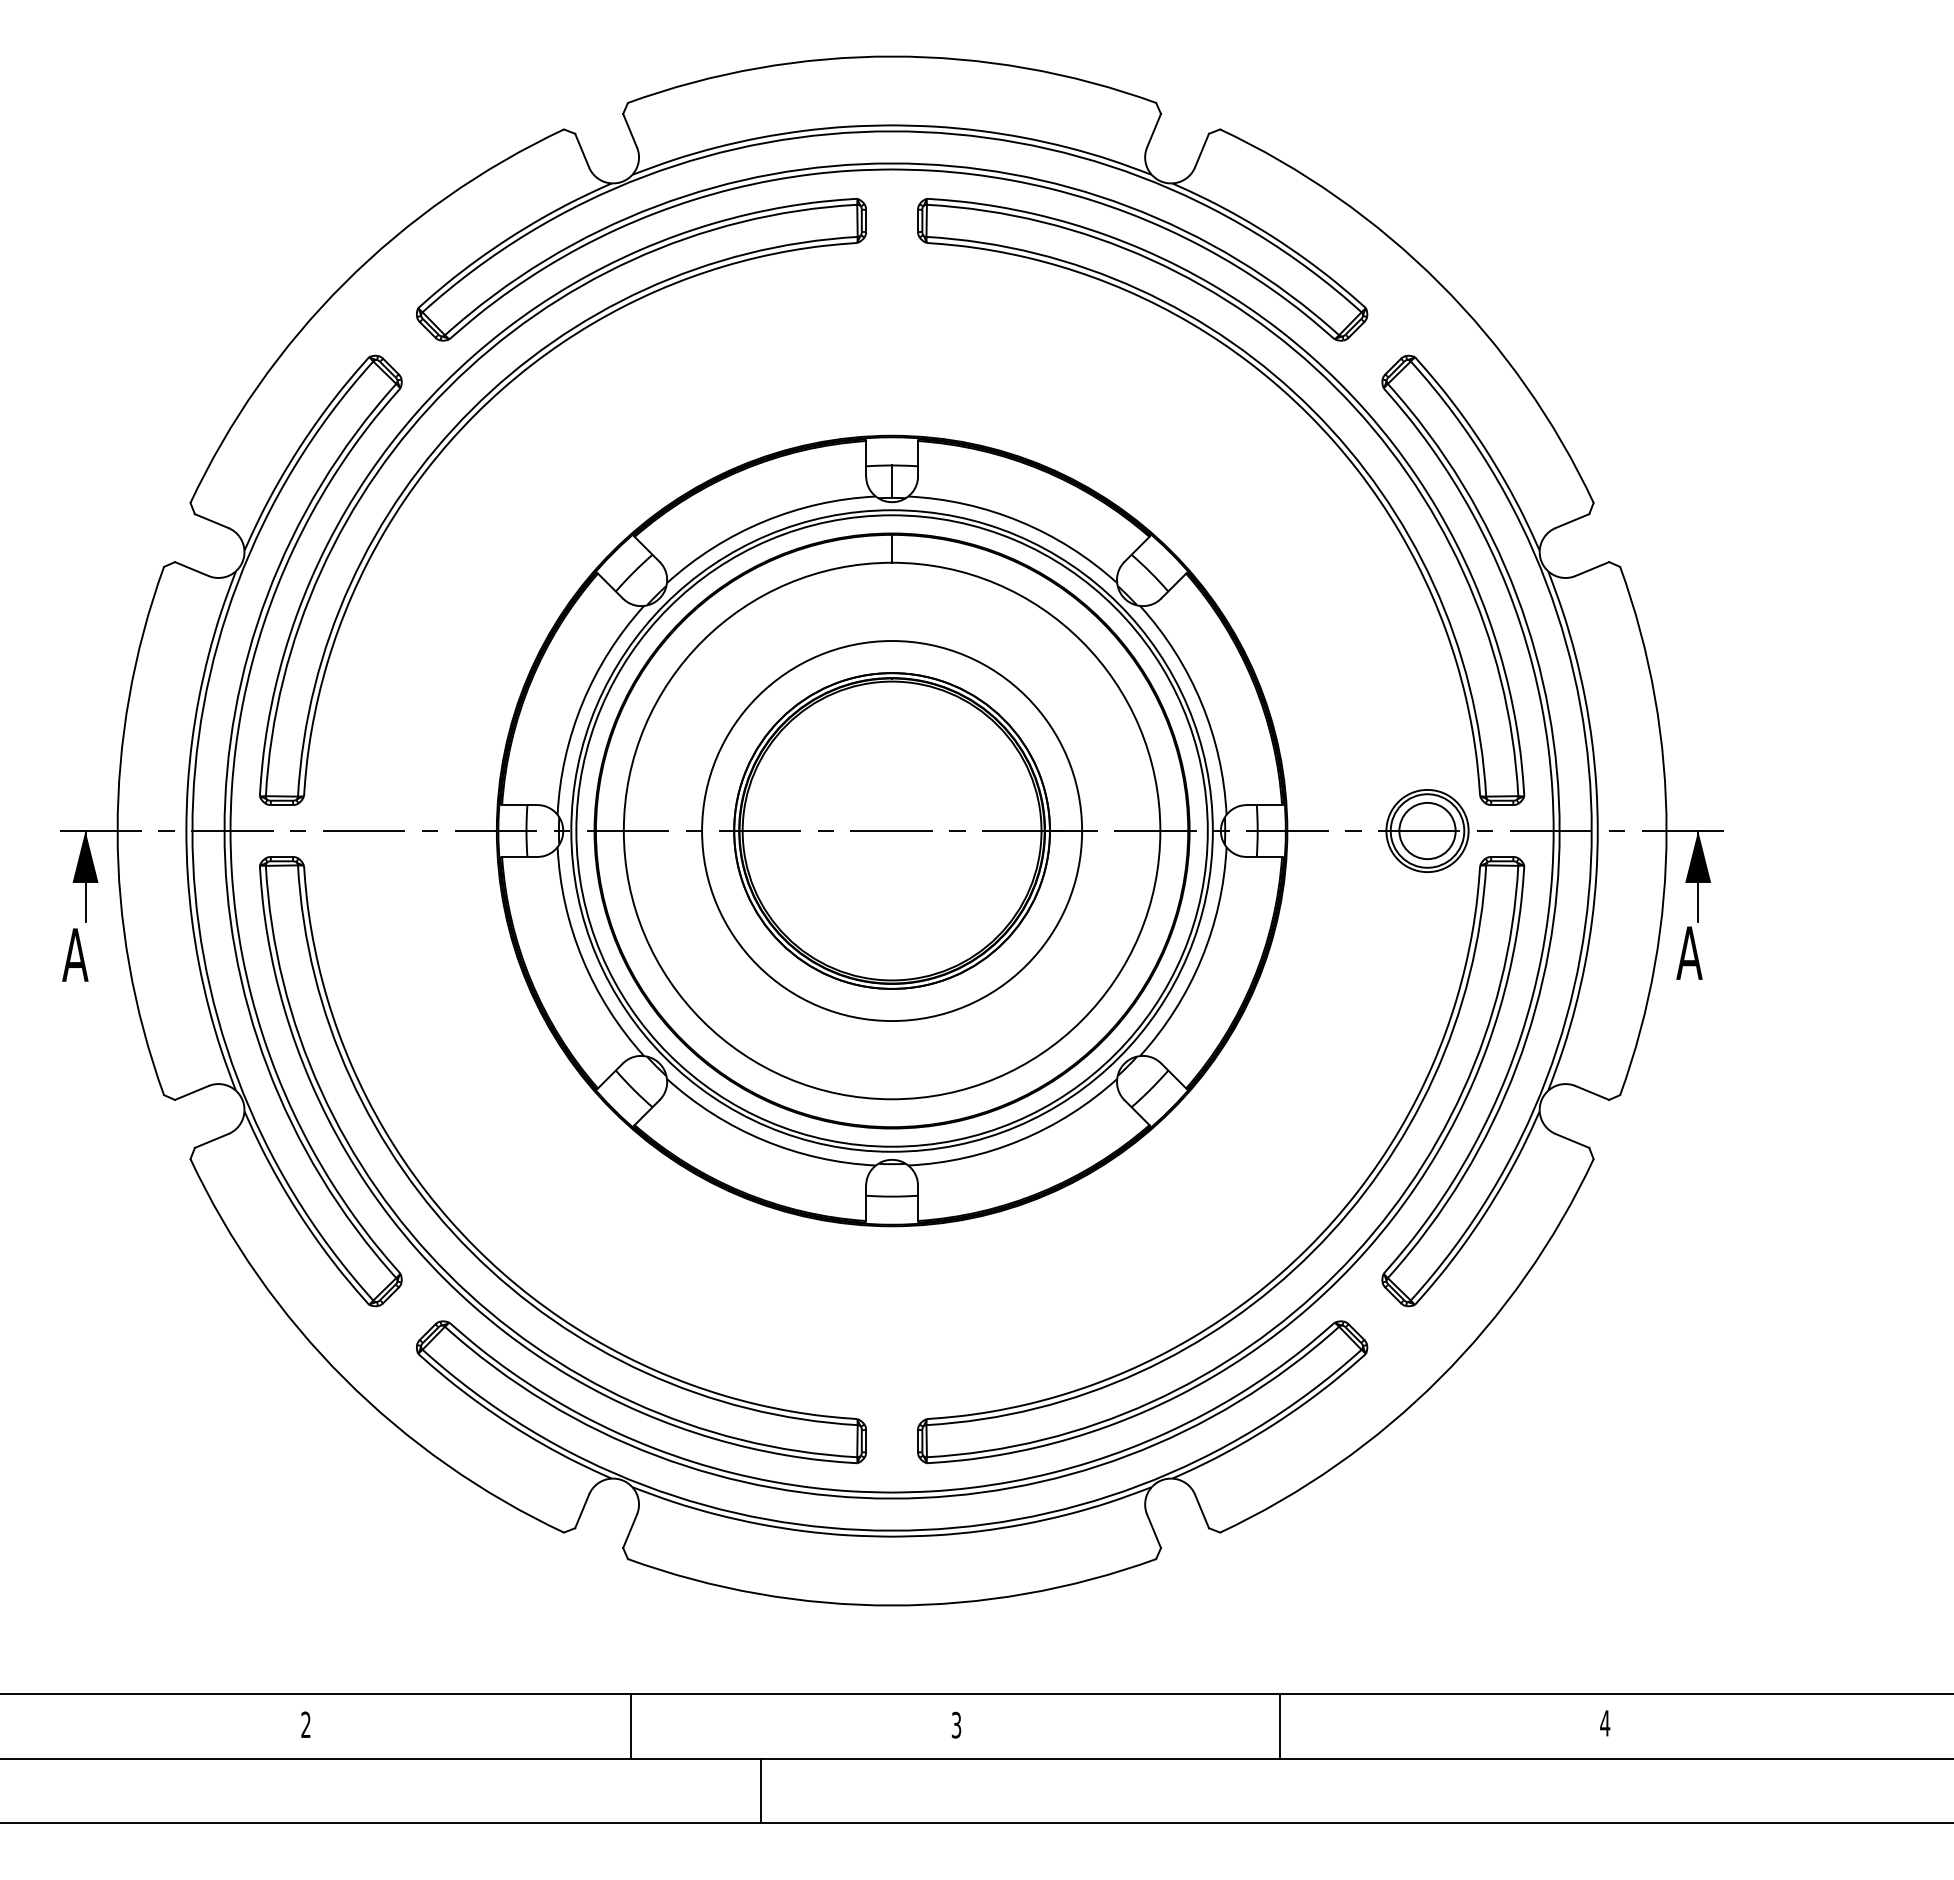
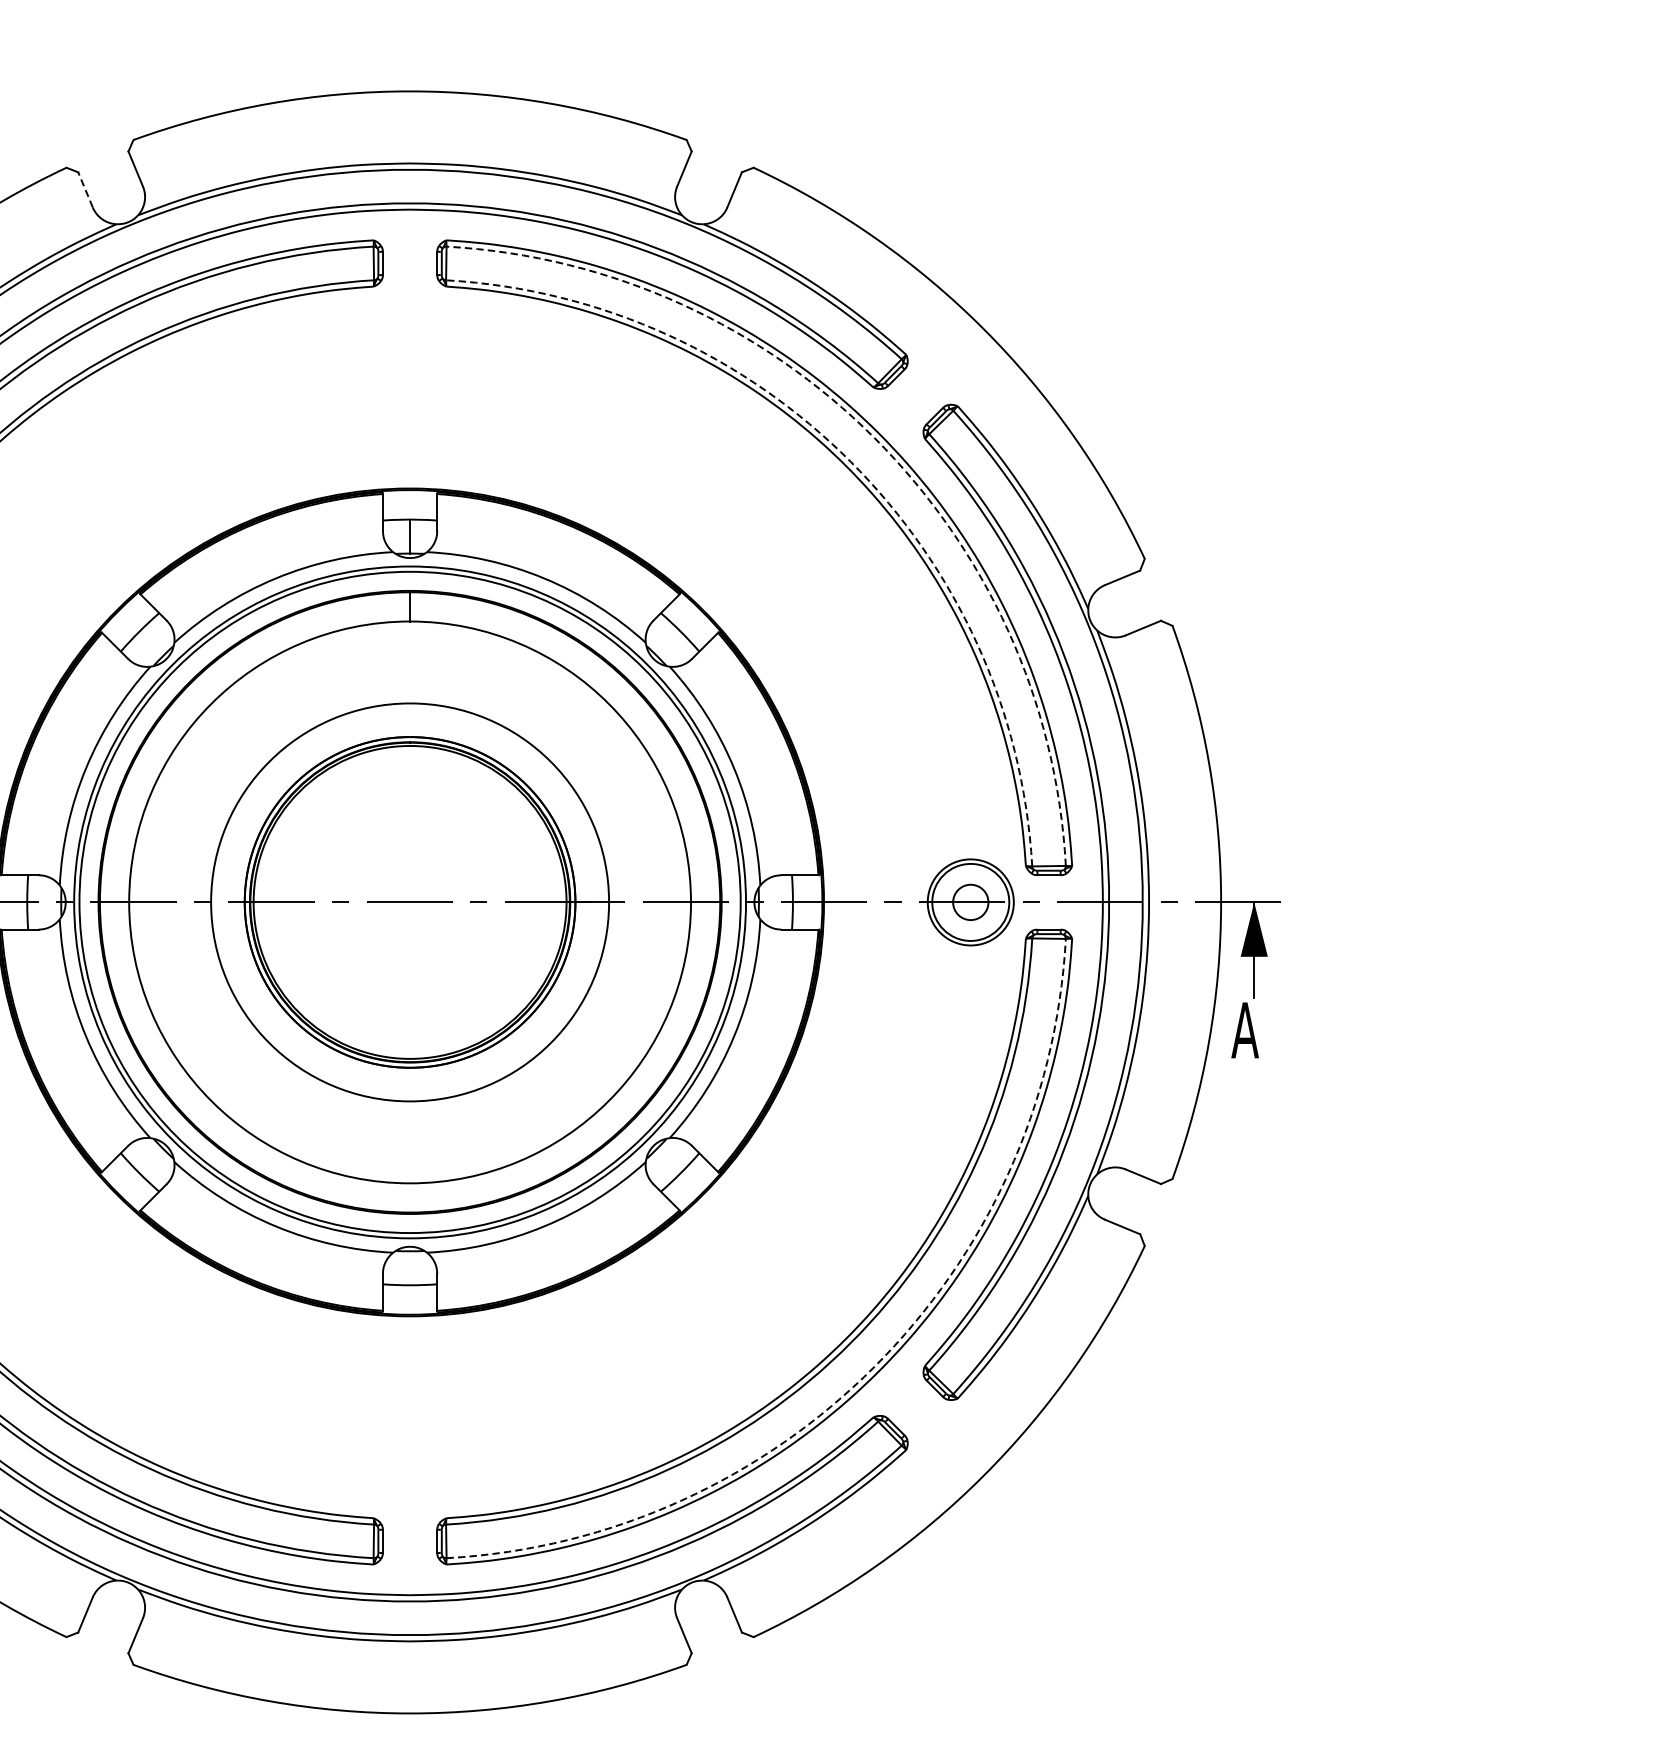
line: (581, 150) -> (84, 189), solid -> dashed
arc: (1335, 387) -> (874, 437), solid -> dashed
arc: (1312, 410) -> (850, 462), solid -> dashed
circle: (1427, 830) -> (970, 901), size x0.6
arc: (1335, 1274) -> (874, 1366), solid -> dashed

